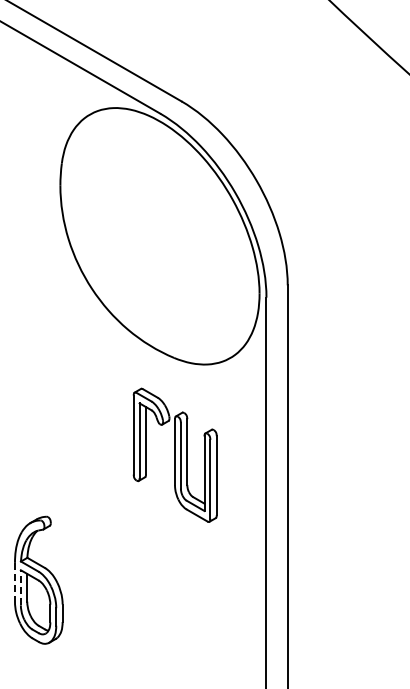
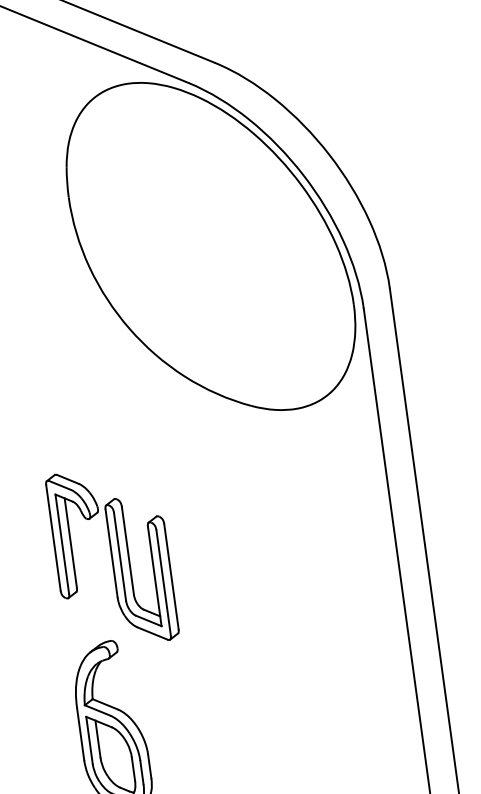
part: (174, 454) -> (111, 556), moved
line: (14, 582) -> (80, 734), dashed -> solid
line: (20, 587) -> (88, 739), dashed -> solid

